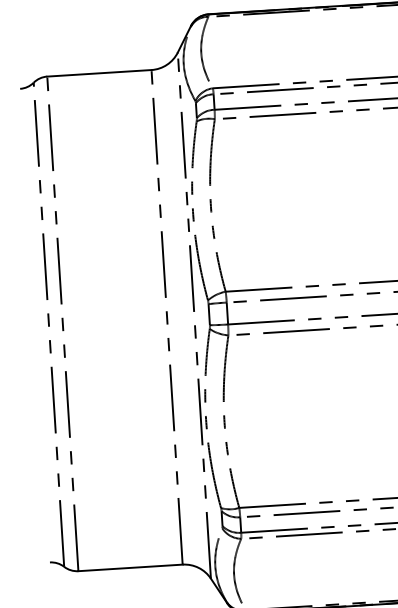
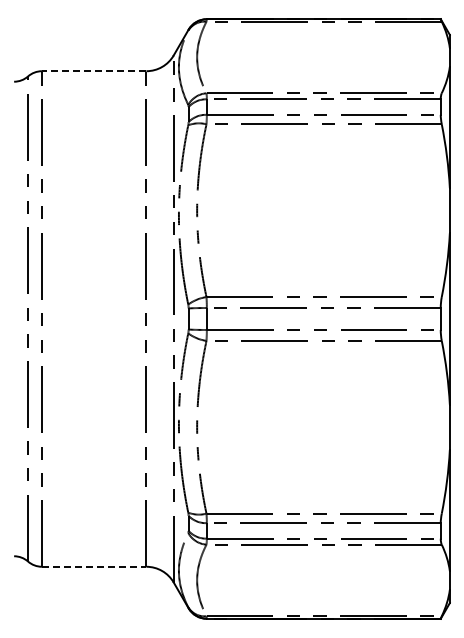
line: (98, 73) -> (93, 71), solid -> dashed
line: (130, 567) -> (94, 566), solid -> dashed

